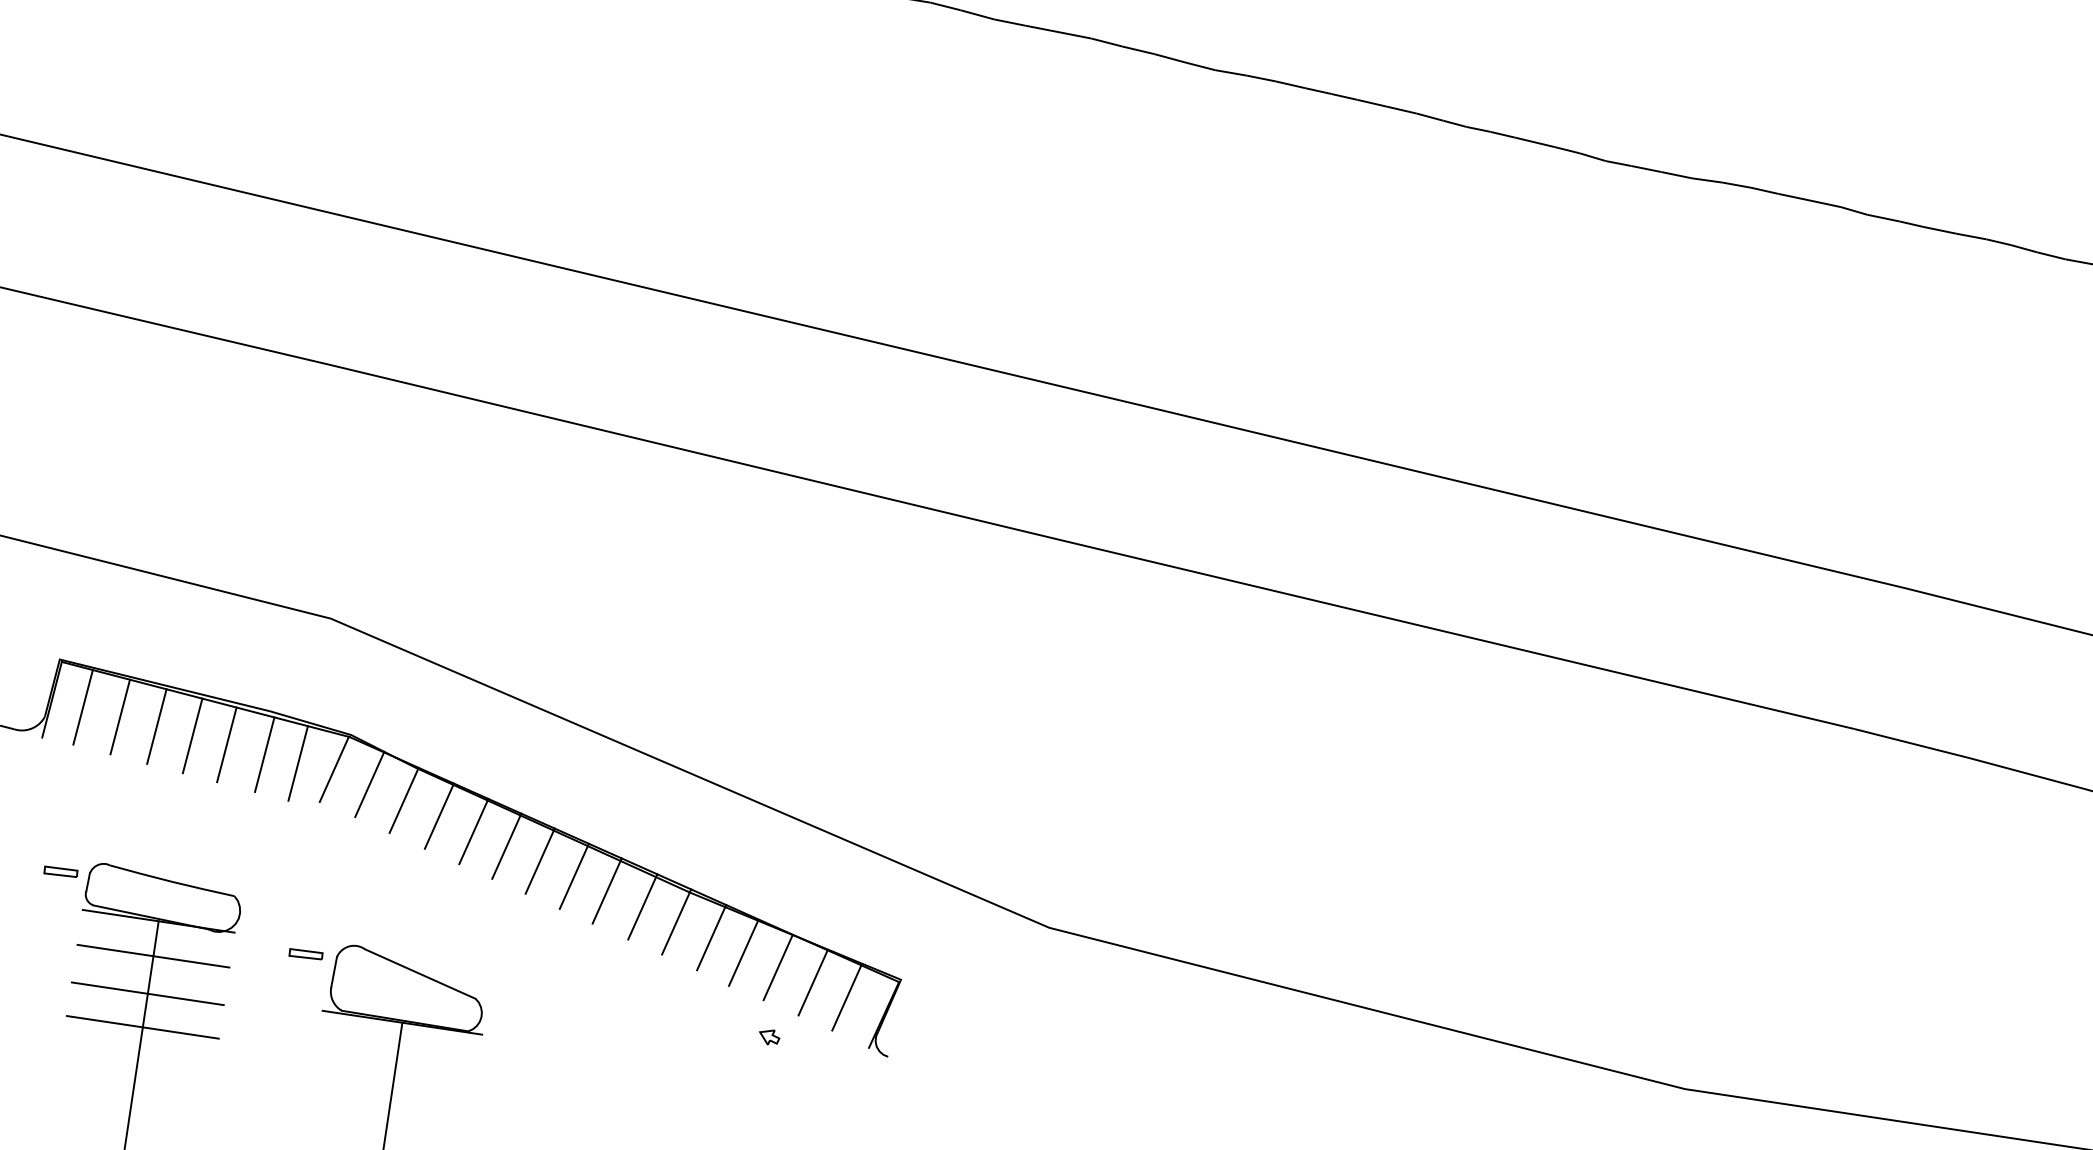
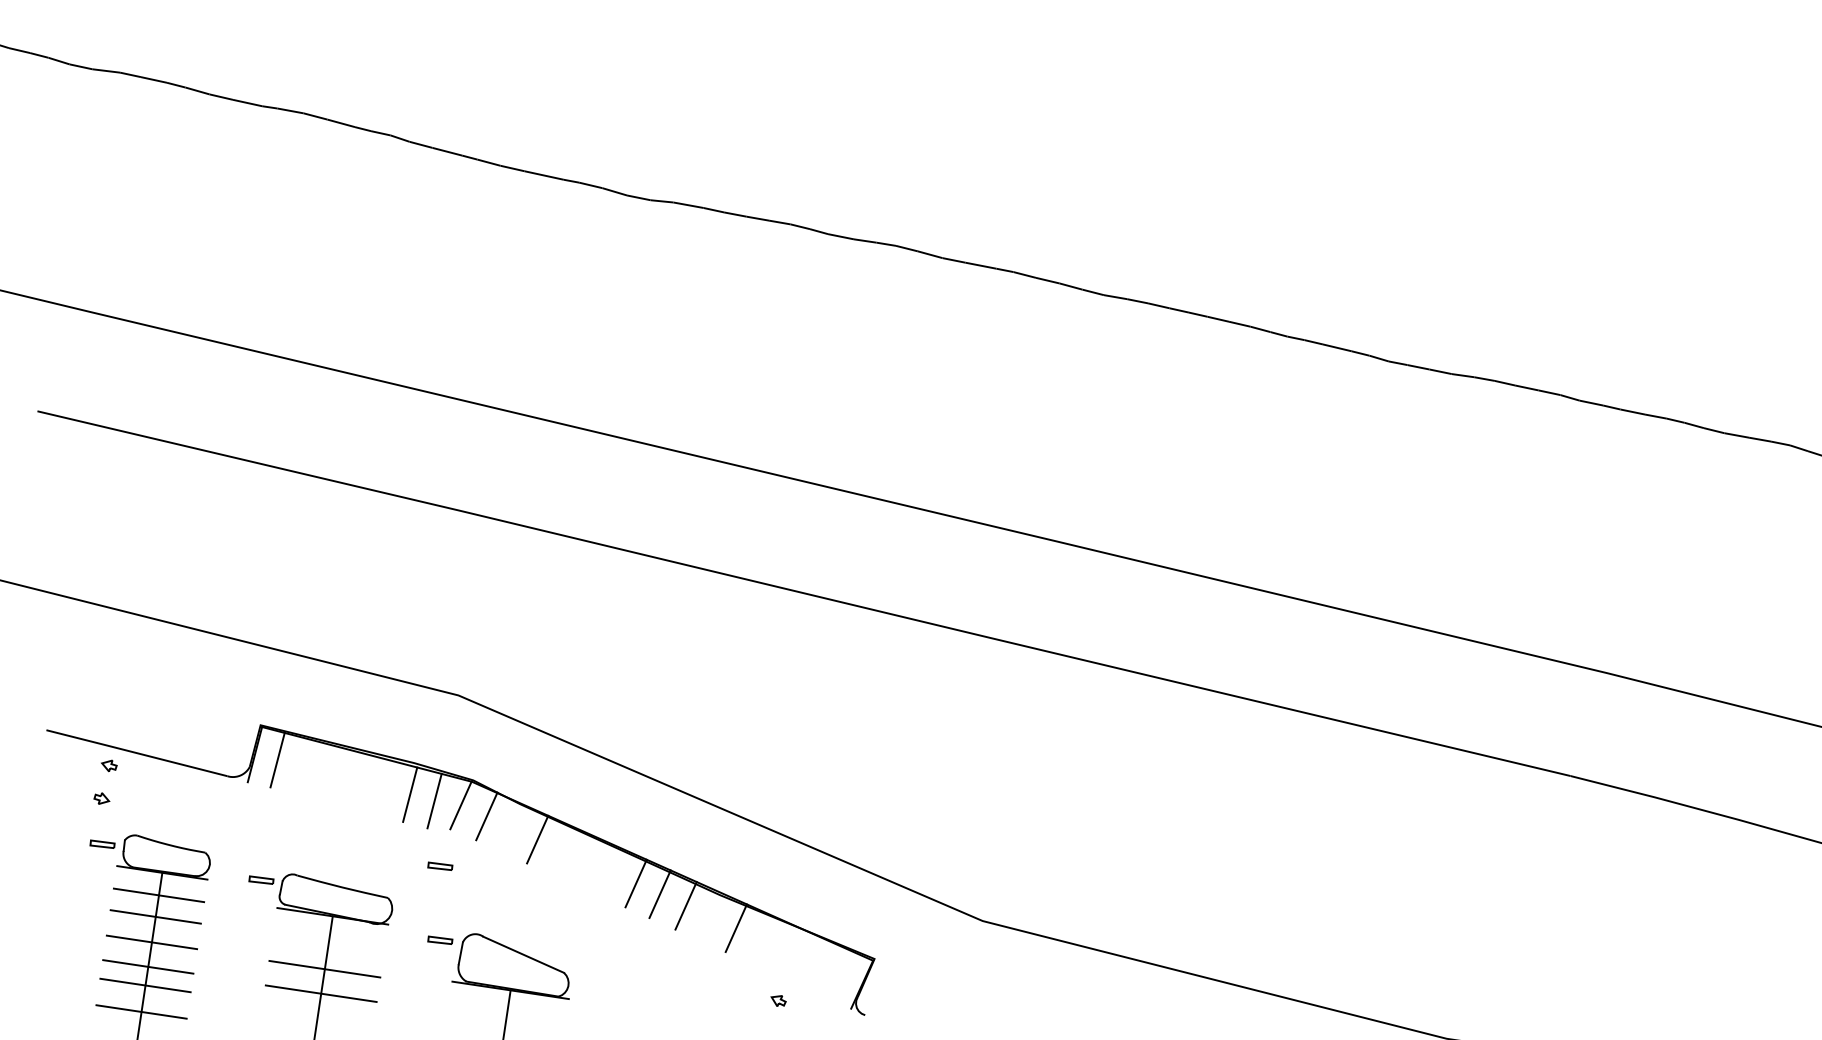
line: (119, 717) -> (304, 767), removed
line: (156, 725) -> (331, 773), removed
line: (192, 735) -> (357, 780), removed
line: (226, 744) -> (382, 787), removed
line: (403, 799) -> (511, 827), removed
line: (473, 831) -> (562, 850), removed
line: (506, 846) -> (586, 861), removed
part: (306, 851) -> (440, 865), added
line: (539, 861) -> (610, 872), removed
line: (676, 921) -> (710, 916), removed
line: (743, 953) -> (759, 939), removed
line: (152, 955) -> (328, 941), removed
line: (777, 966) -> (784, 949), removed
line: (813, 983) -> (810, 961), removed
line: (846, 998) -> (834, 972), removed

